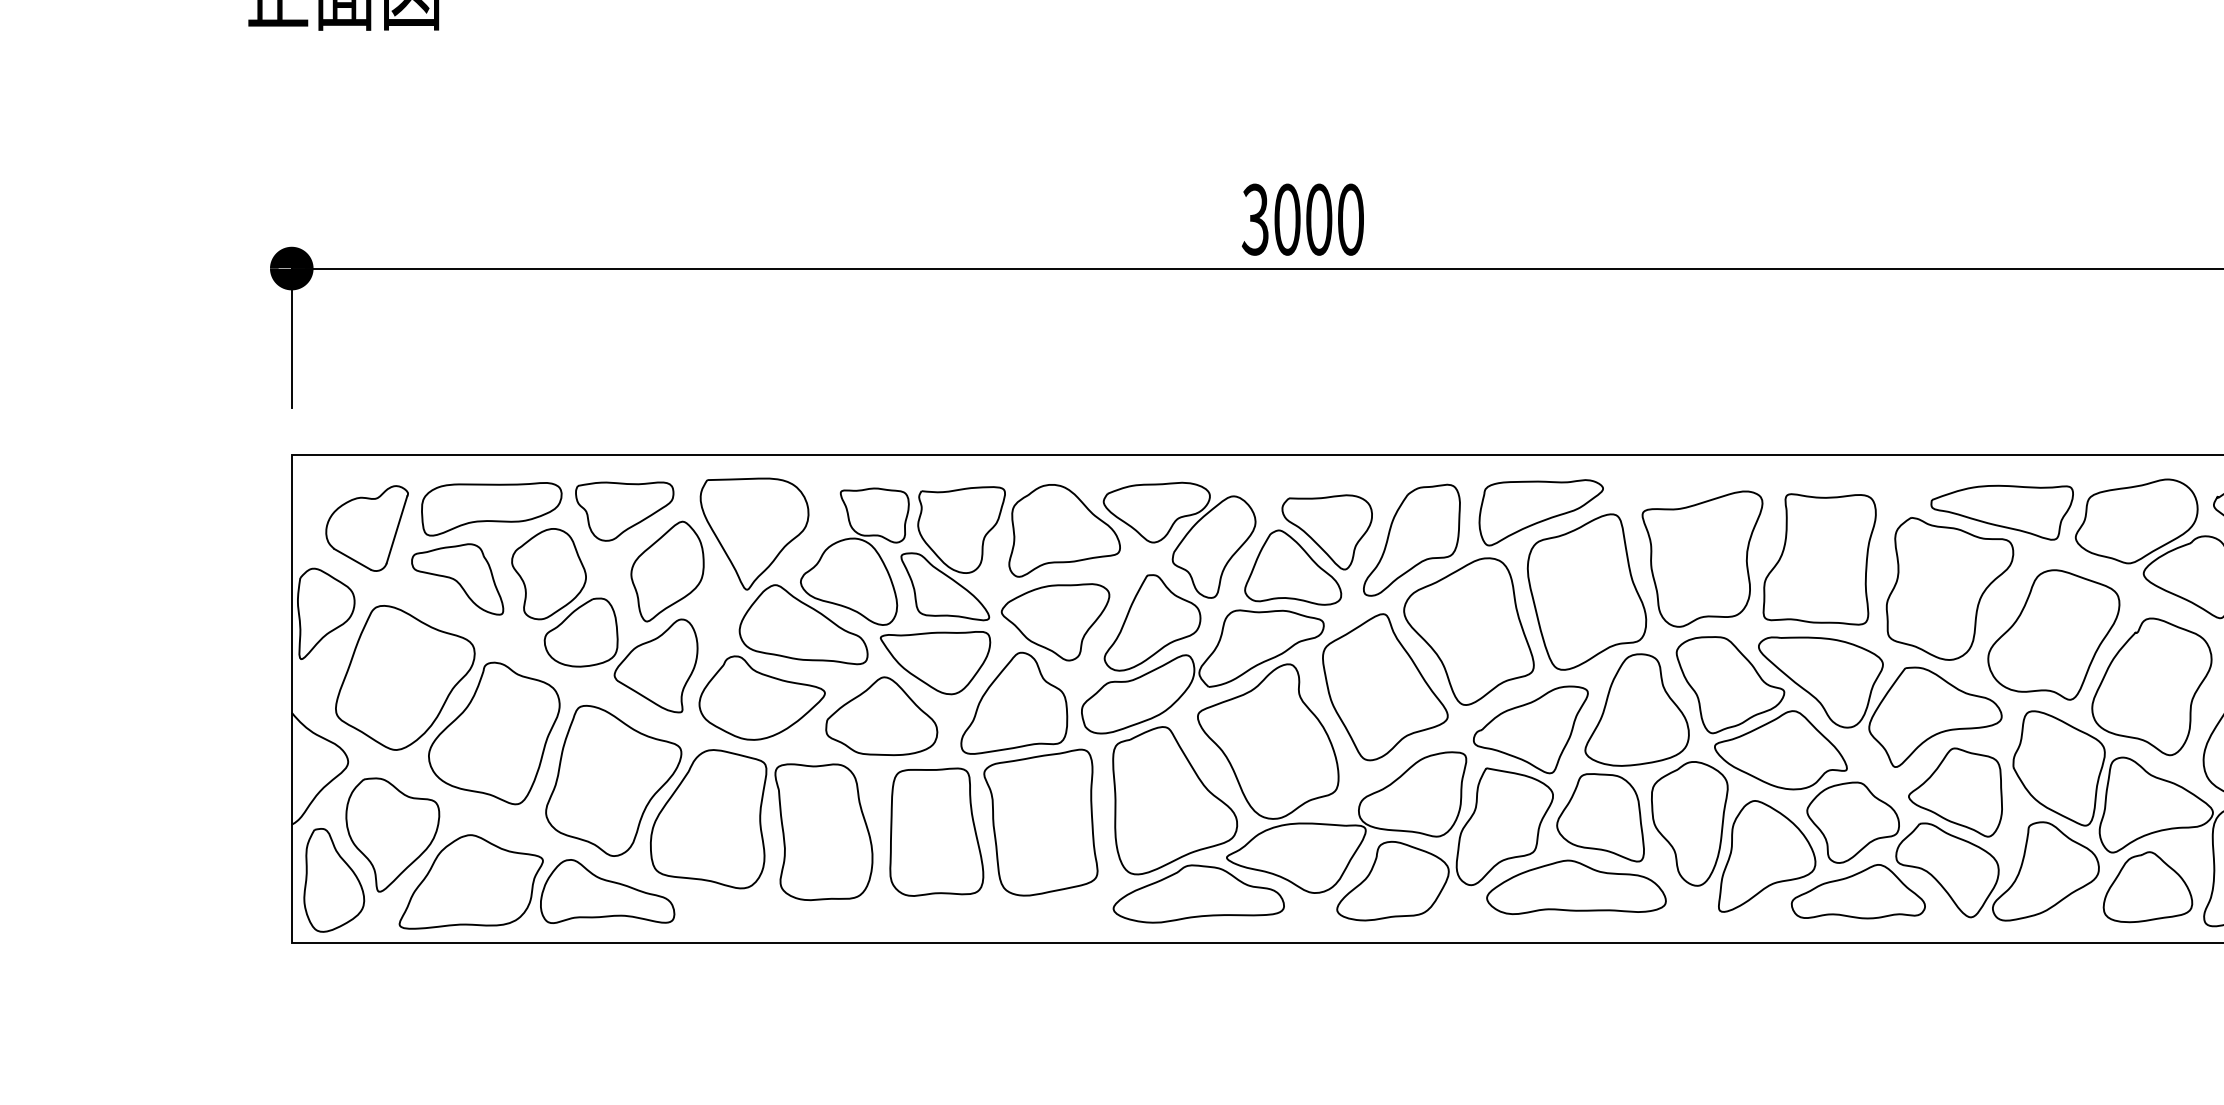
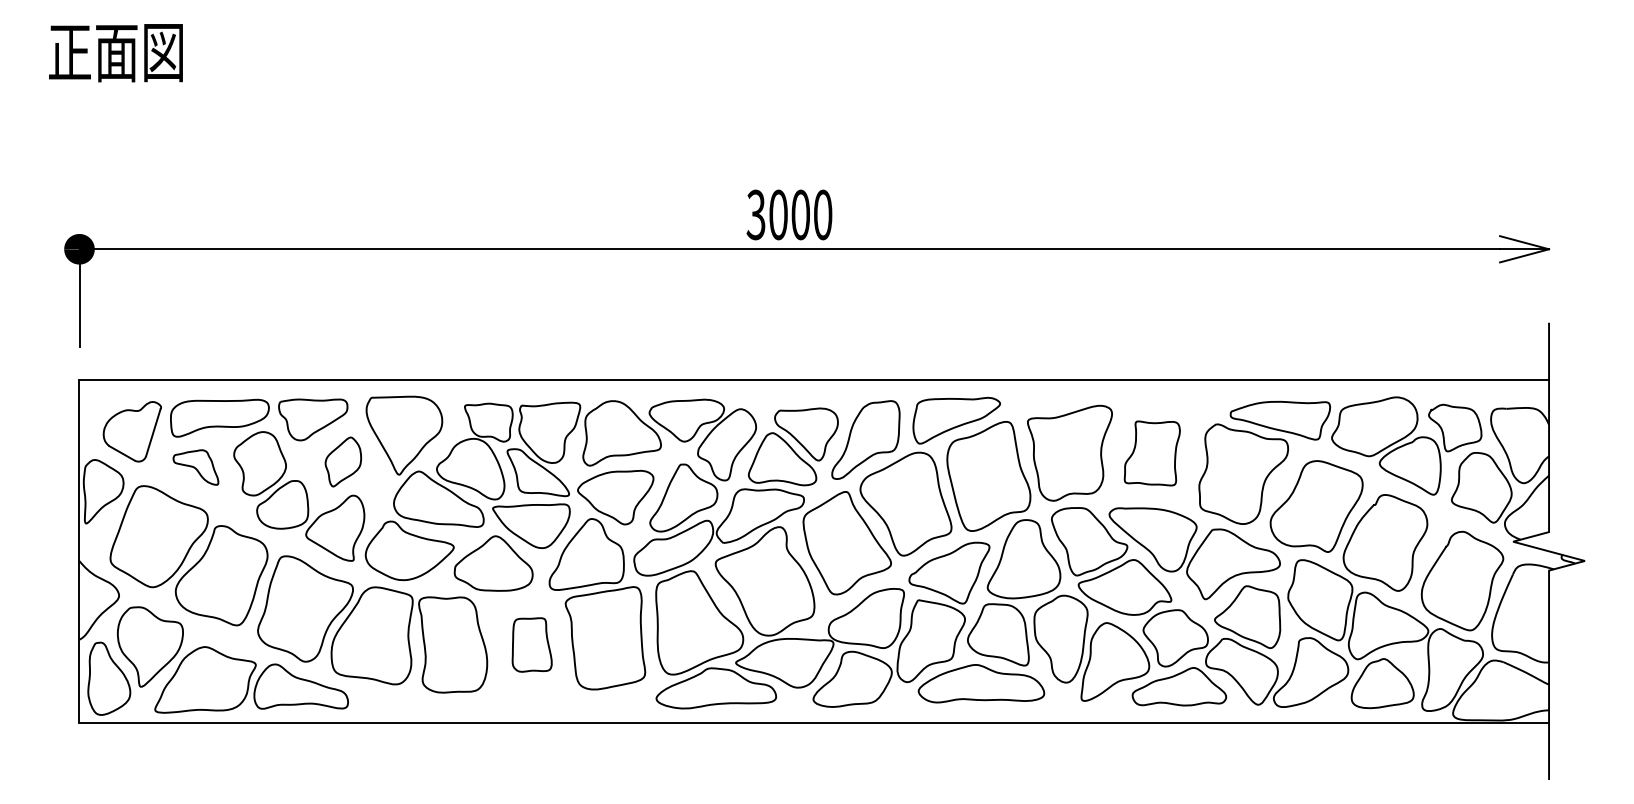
part: (1820, 559) -> (1152, 453), size x0.7
part: (667, 570) -> (343, 461), size x0.7
part: (457, 579) -> (195, 467), size x0.7
part: (935, 831) -> (531, 644), size x0.6

